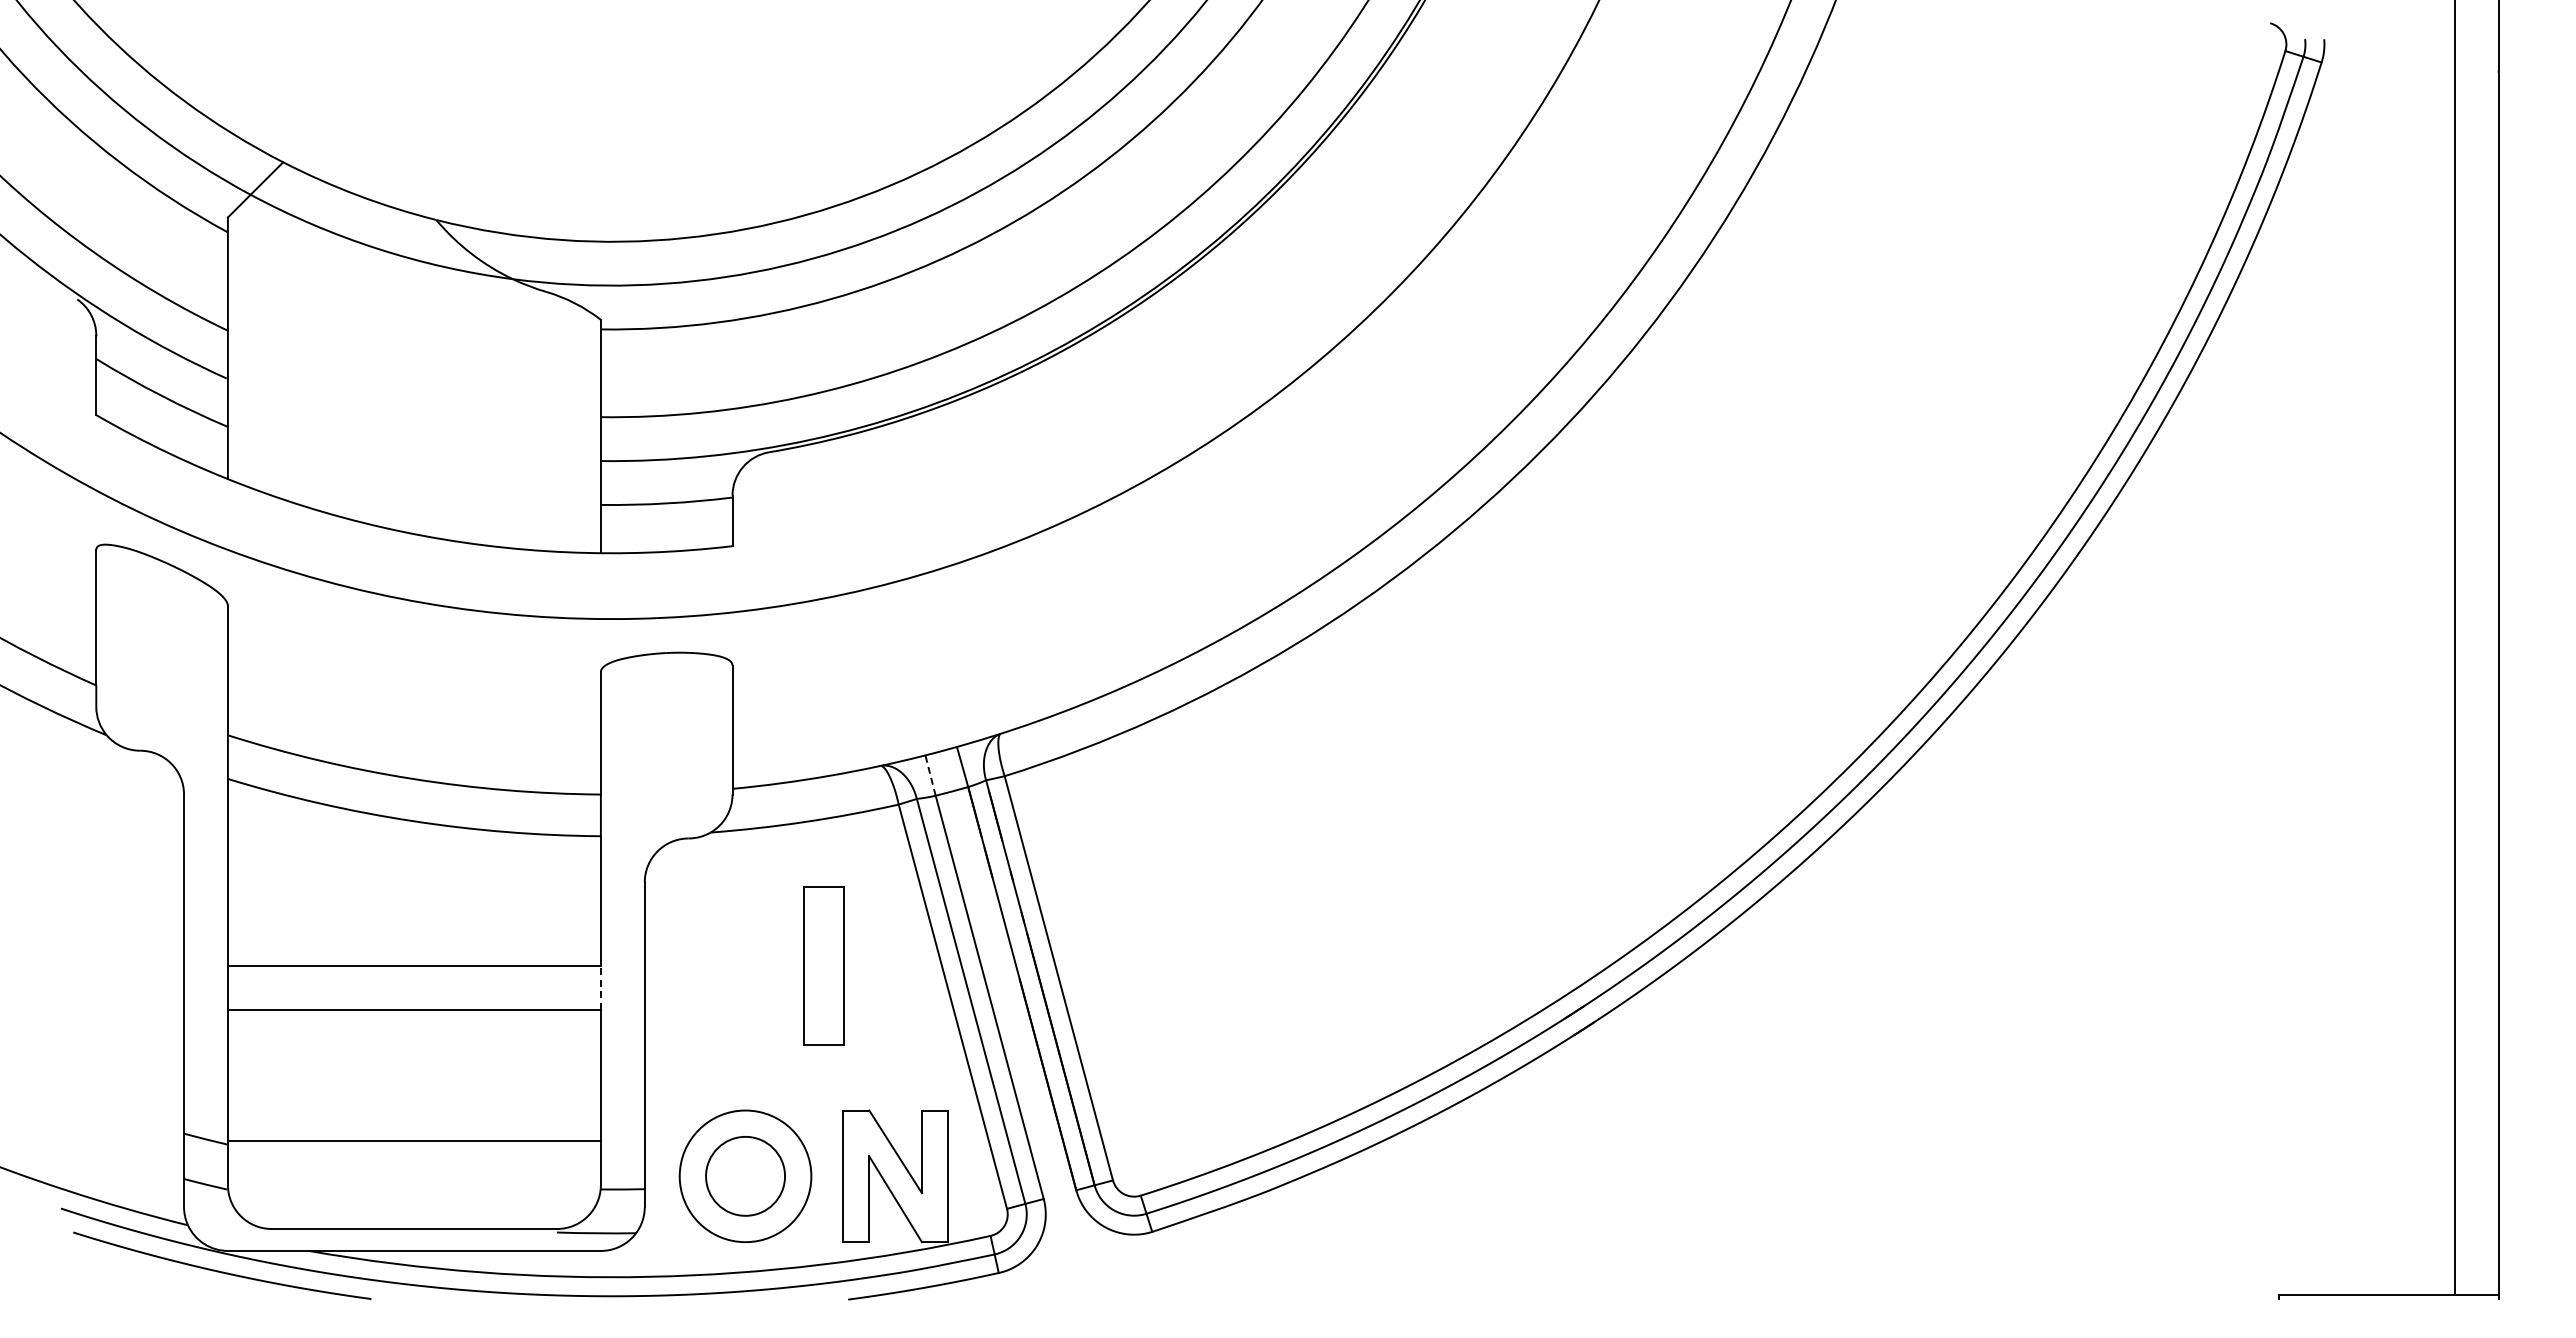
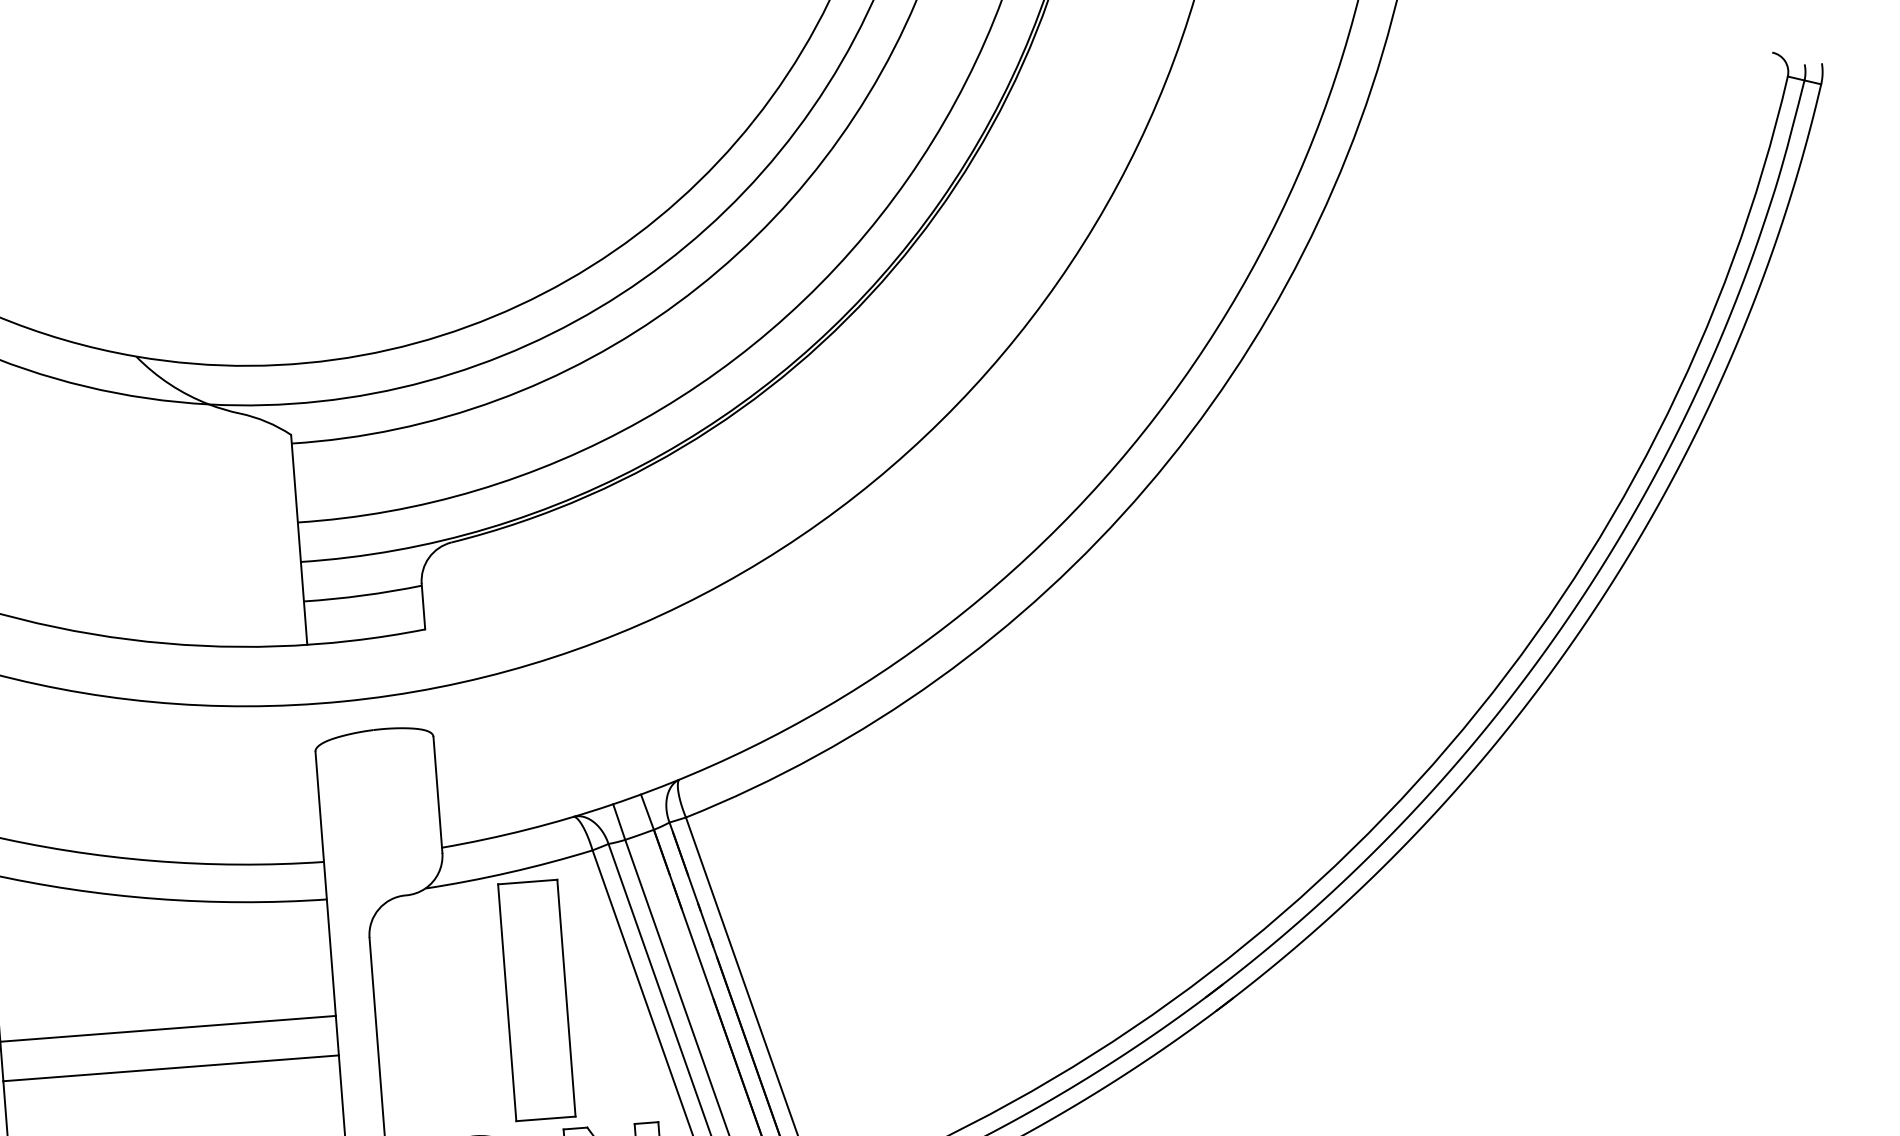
line: (930, 775) -> (619, 822), dashed -> solid
part: (823, 965) -> (536, 1000), size x1.67
line: (600, 987) -> (336, 1035), dashed -> solid

